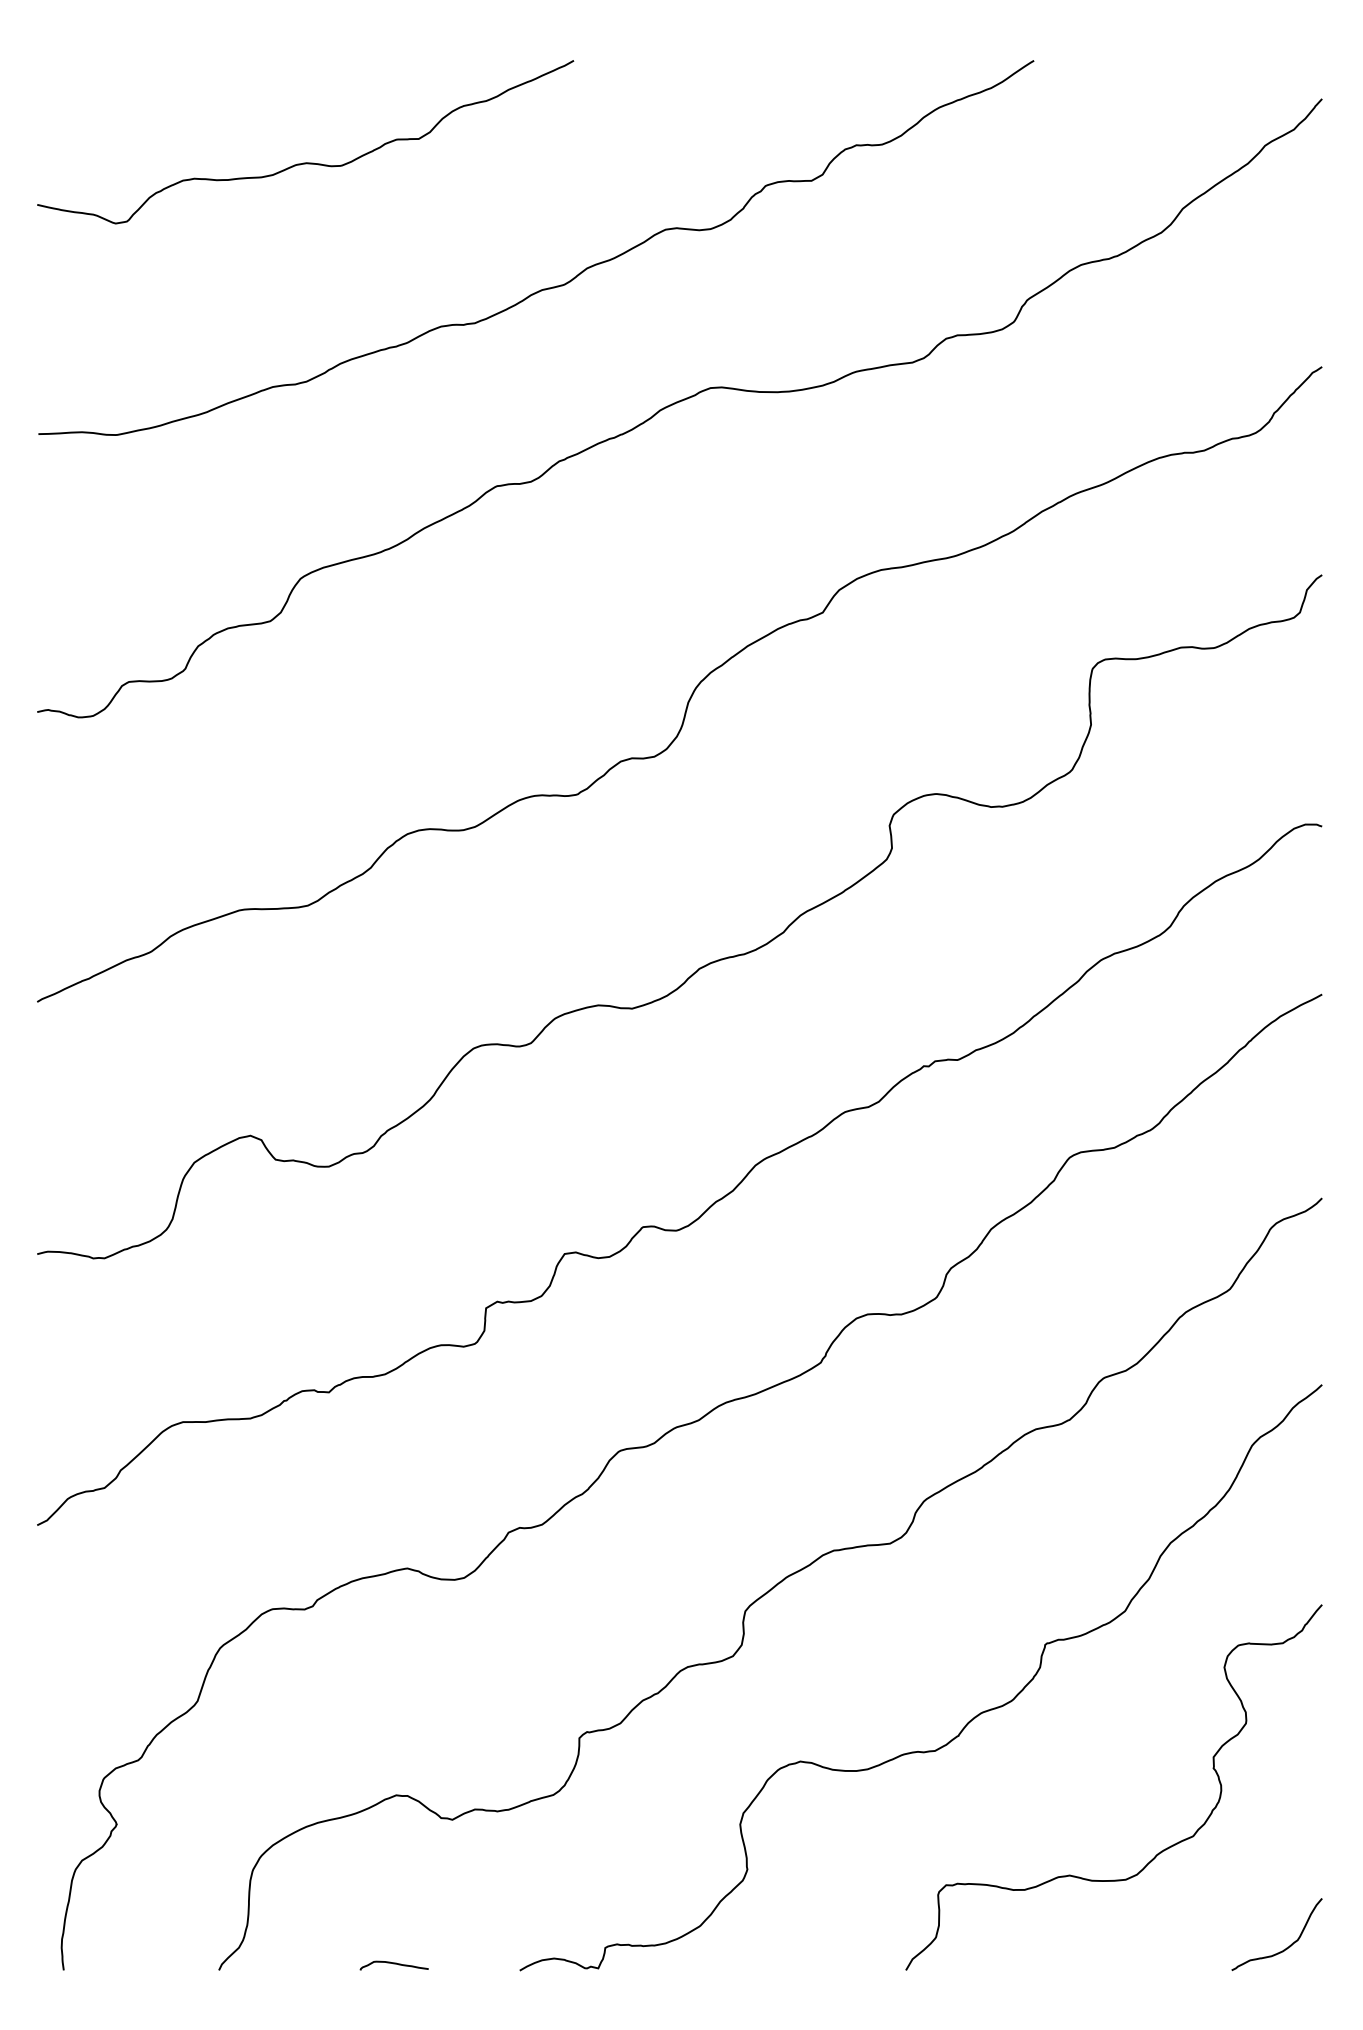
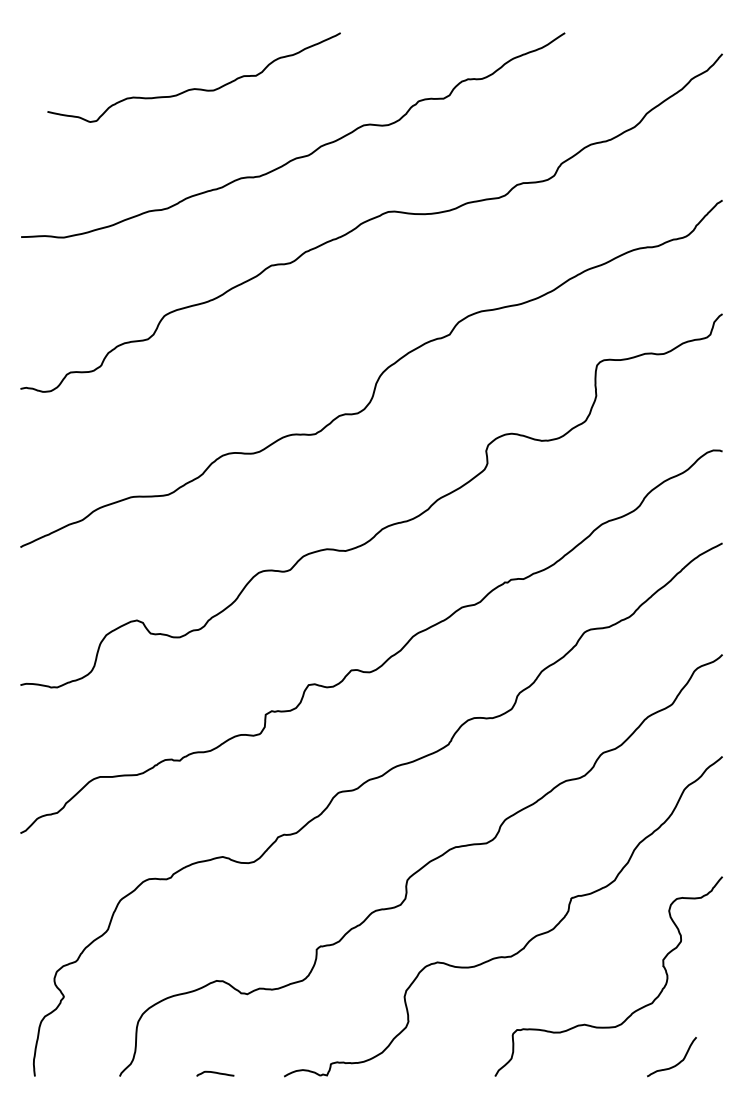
curve: (304, 162) -> (193, 88), moved
curve: (1283, 1948) -> (675, 1064), moved

